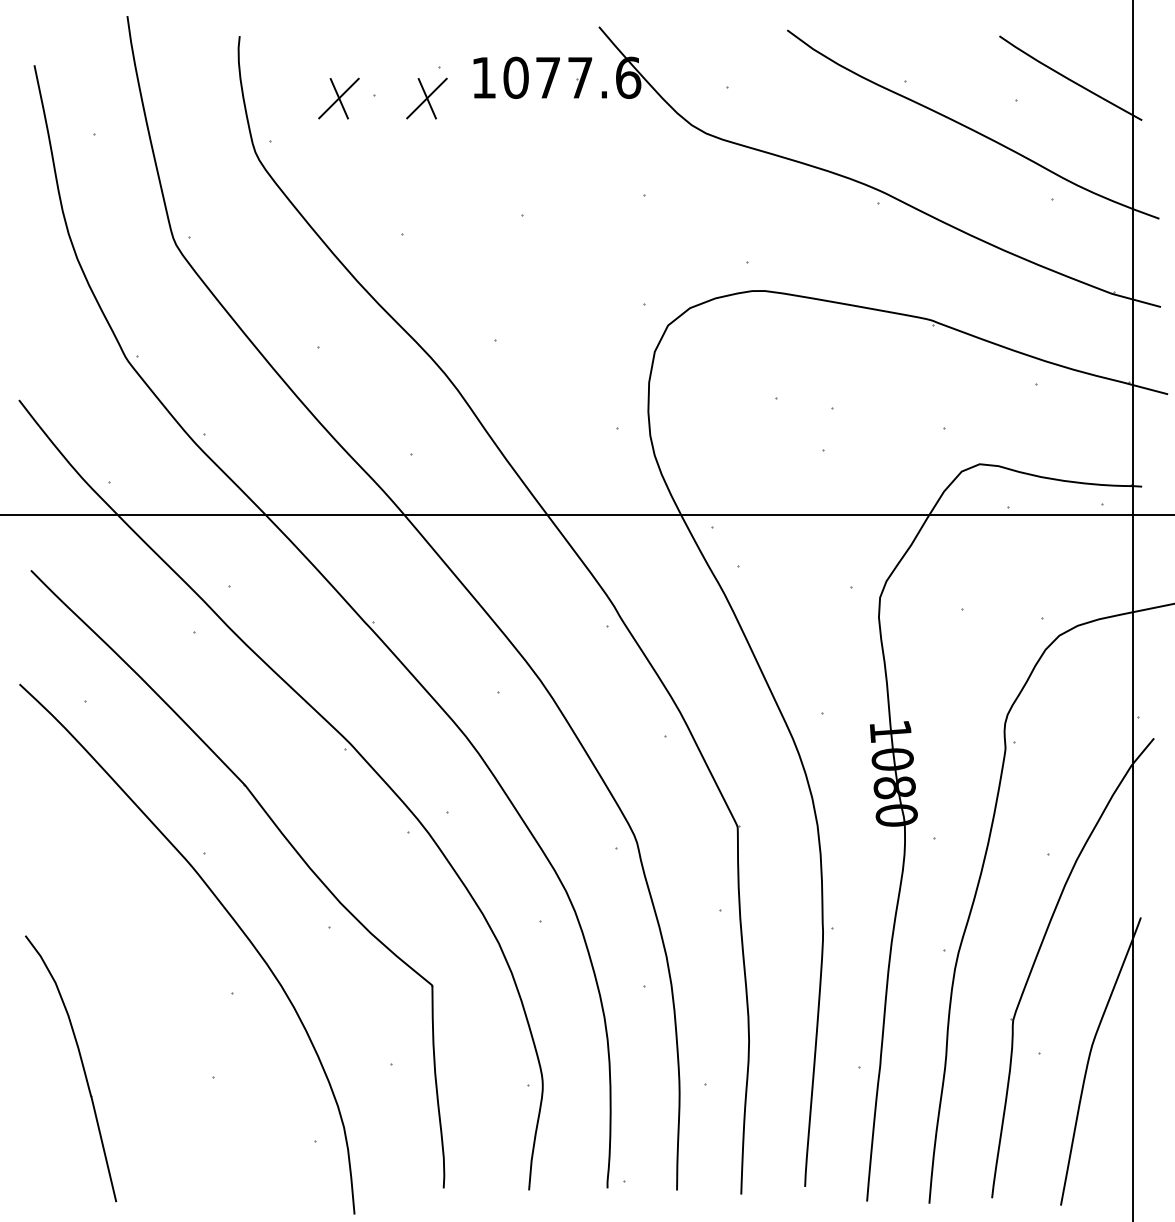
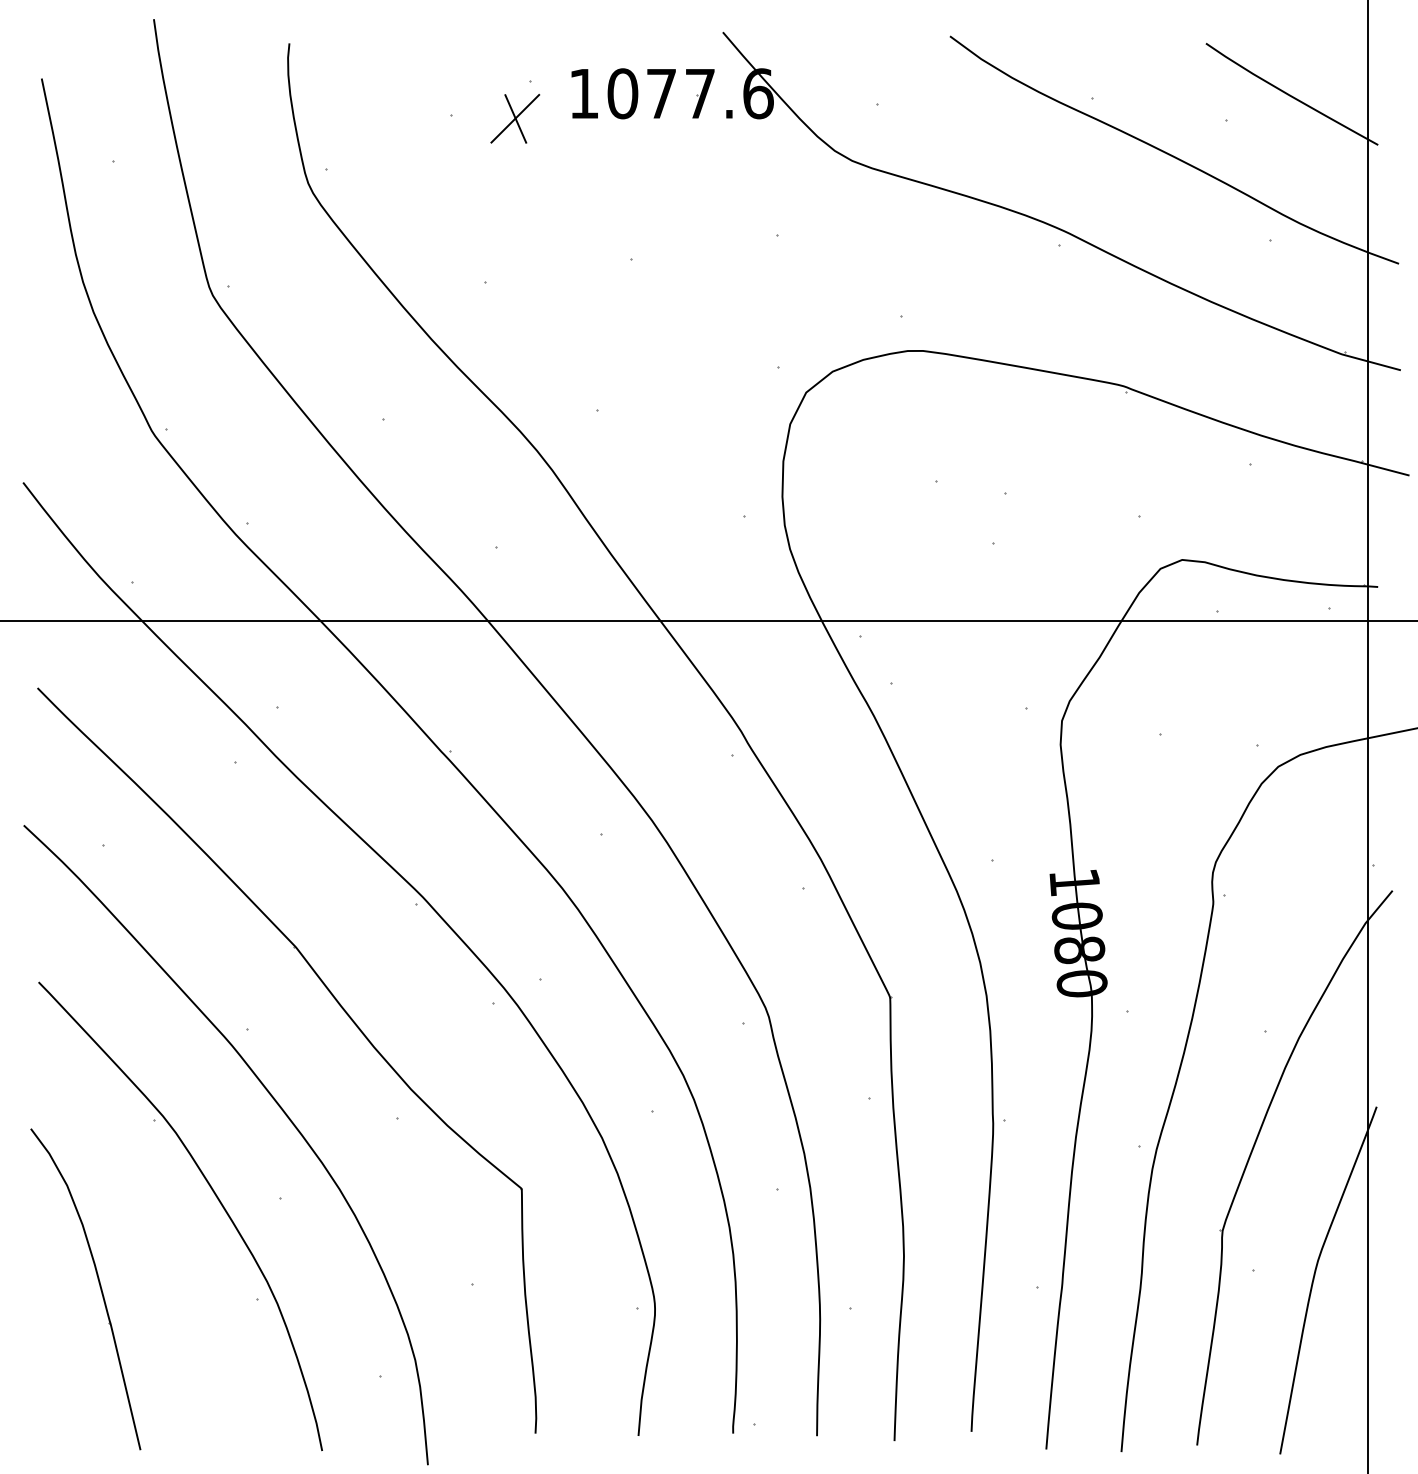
part: (338, 98) -> (408, 118), removed
part: (178, 992) -> (215, 1197), added

